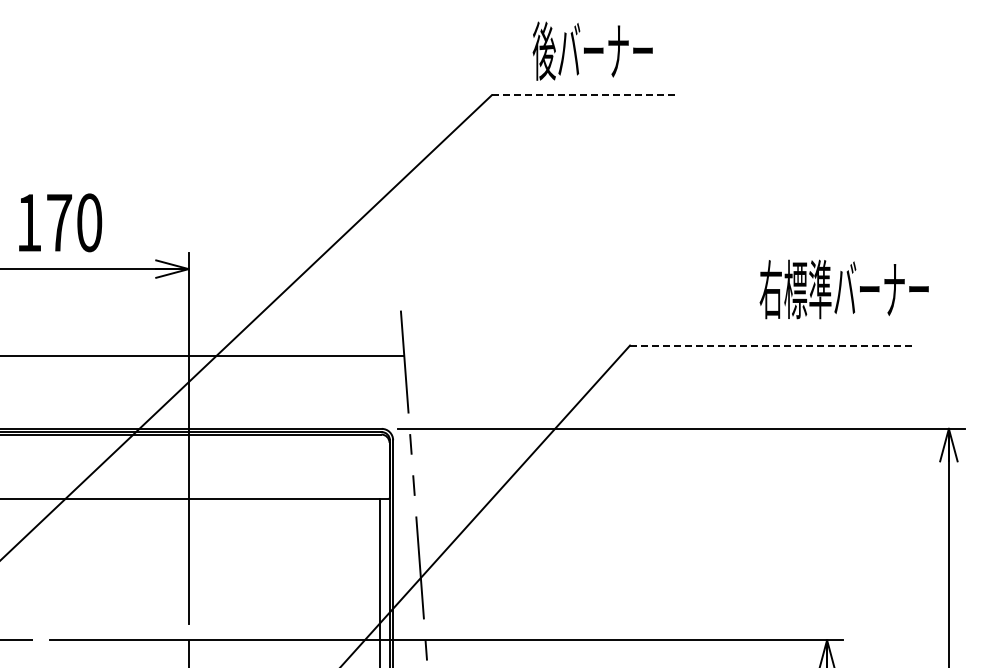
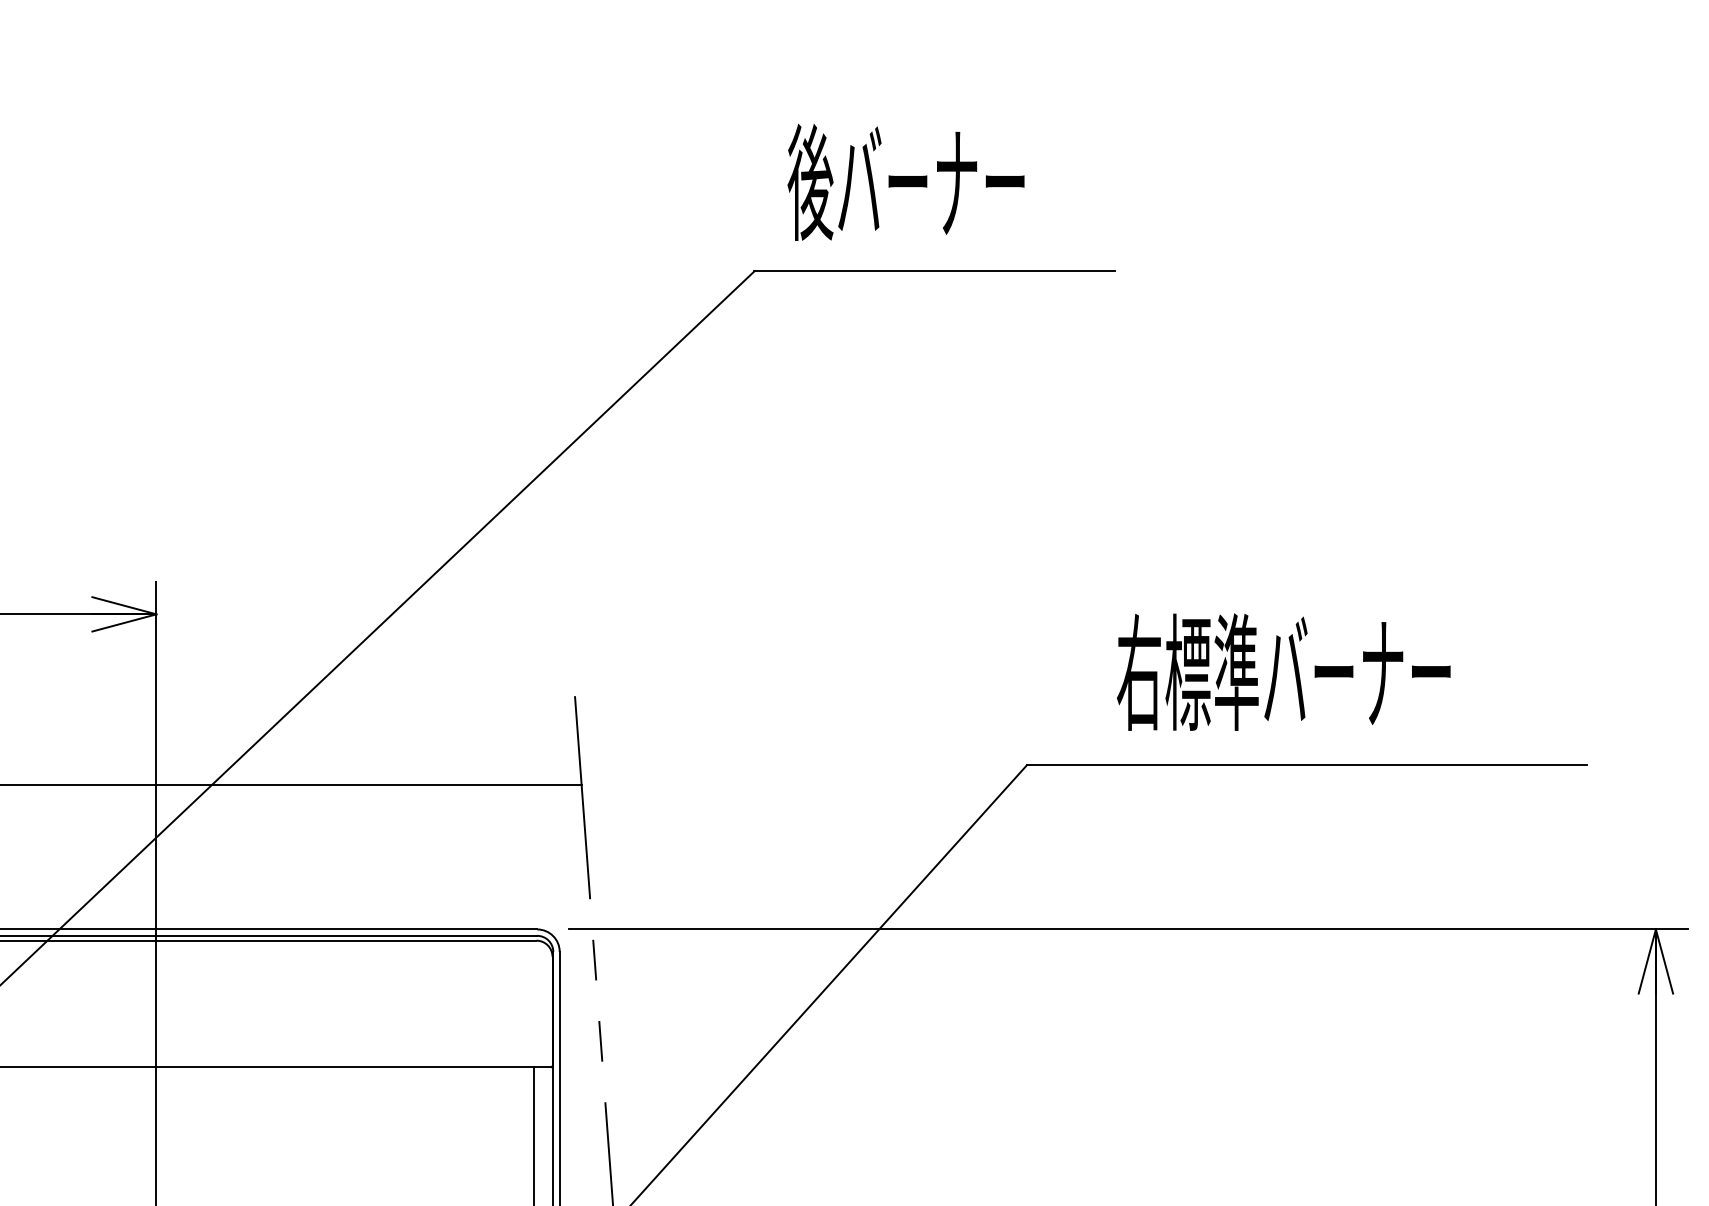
text: (592, 50) -> (905, 181), moved
line: (583, 95) -> (935, 271), dashed -> solid
text: (843, 289) -> (1282, 672), moved
line: (771, 345) -> (1306, 765), dashed -> solid

